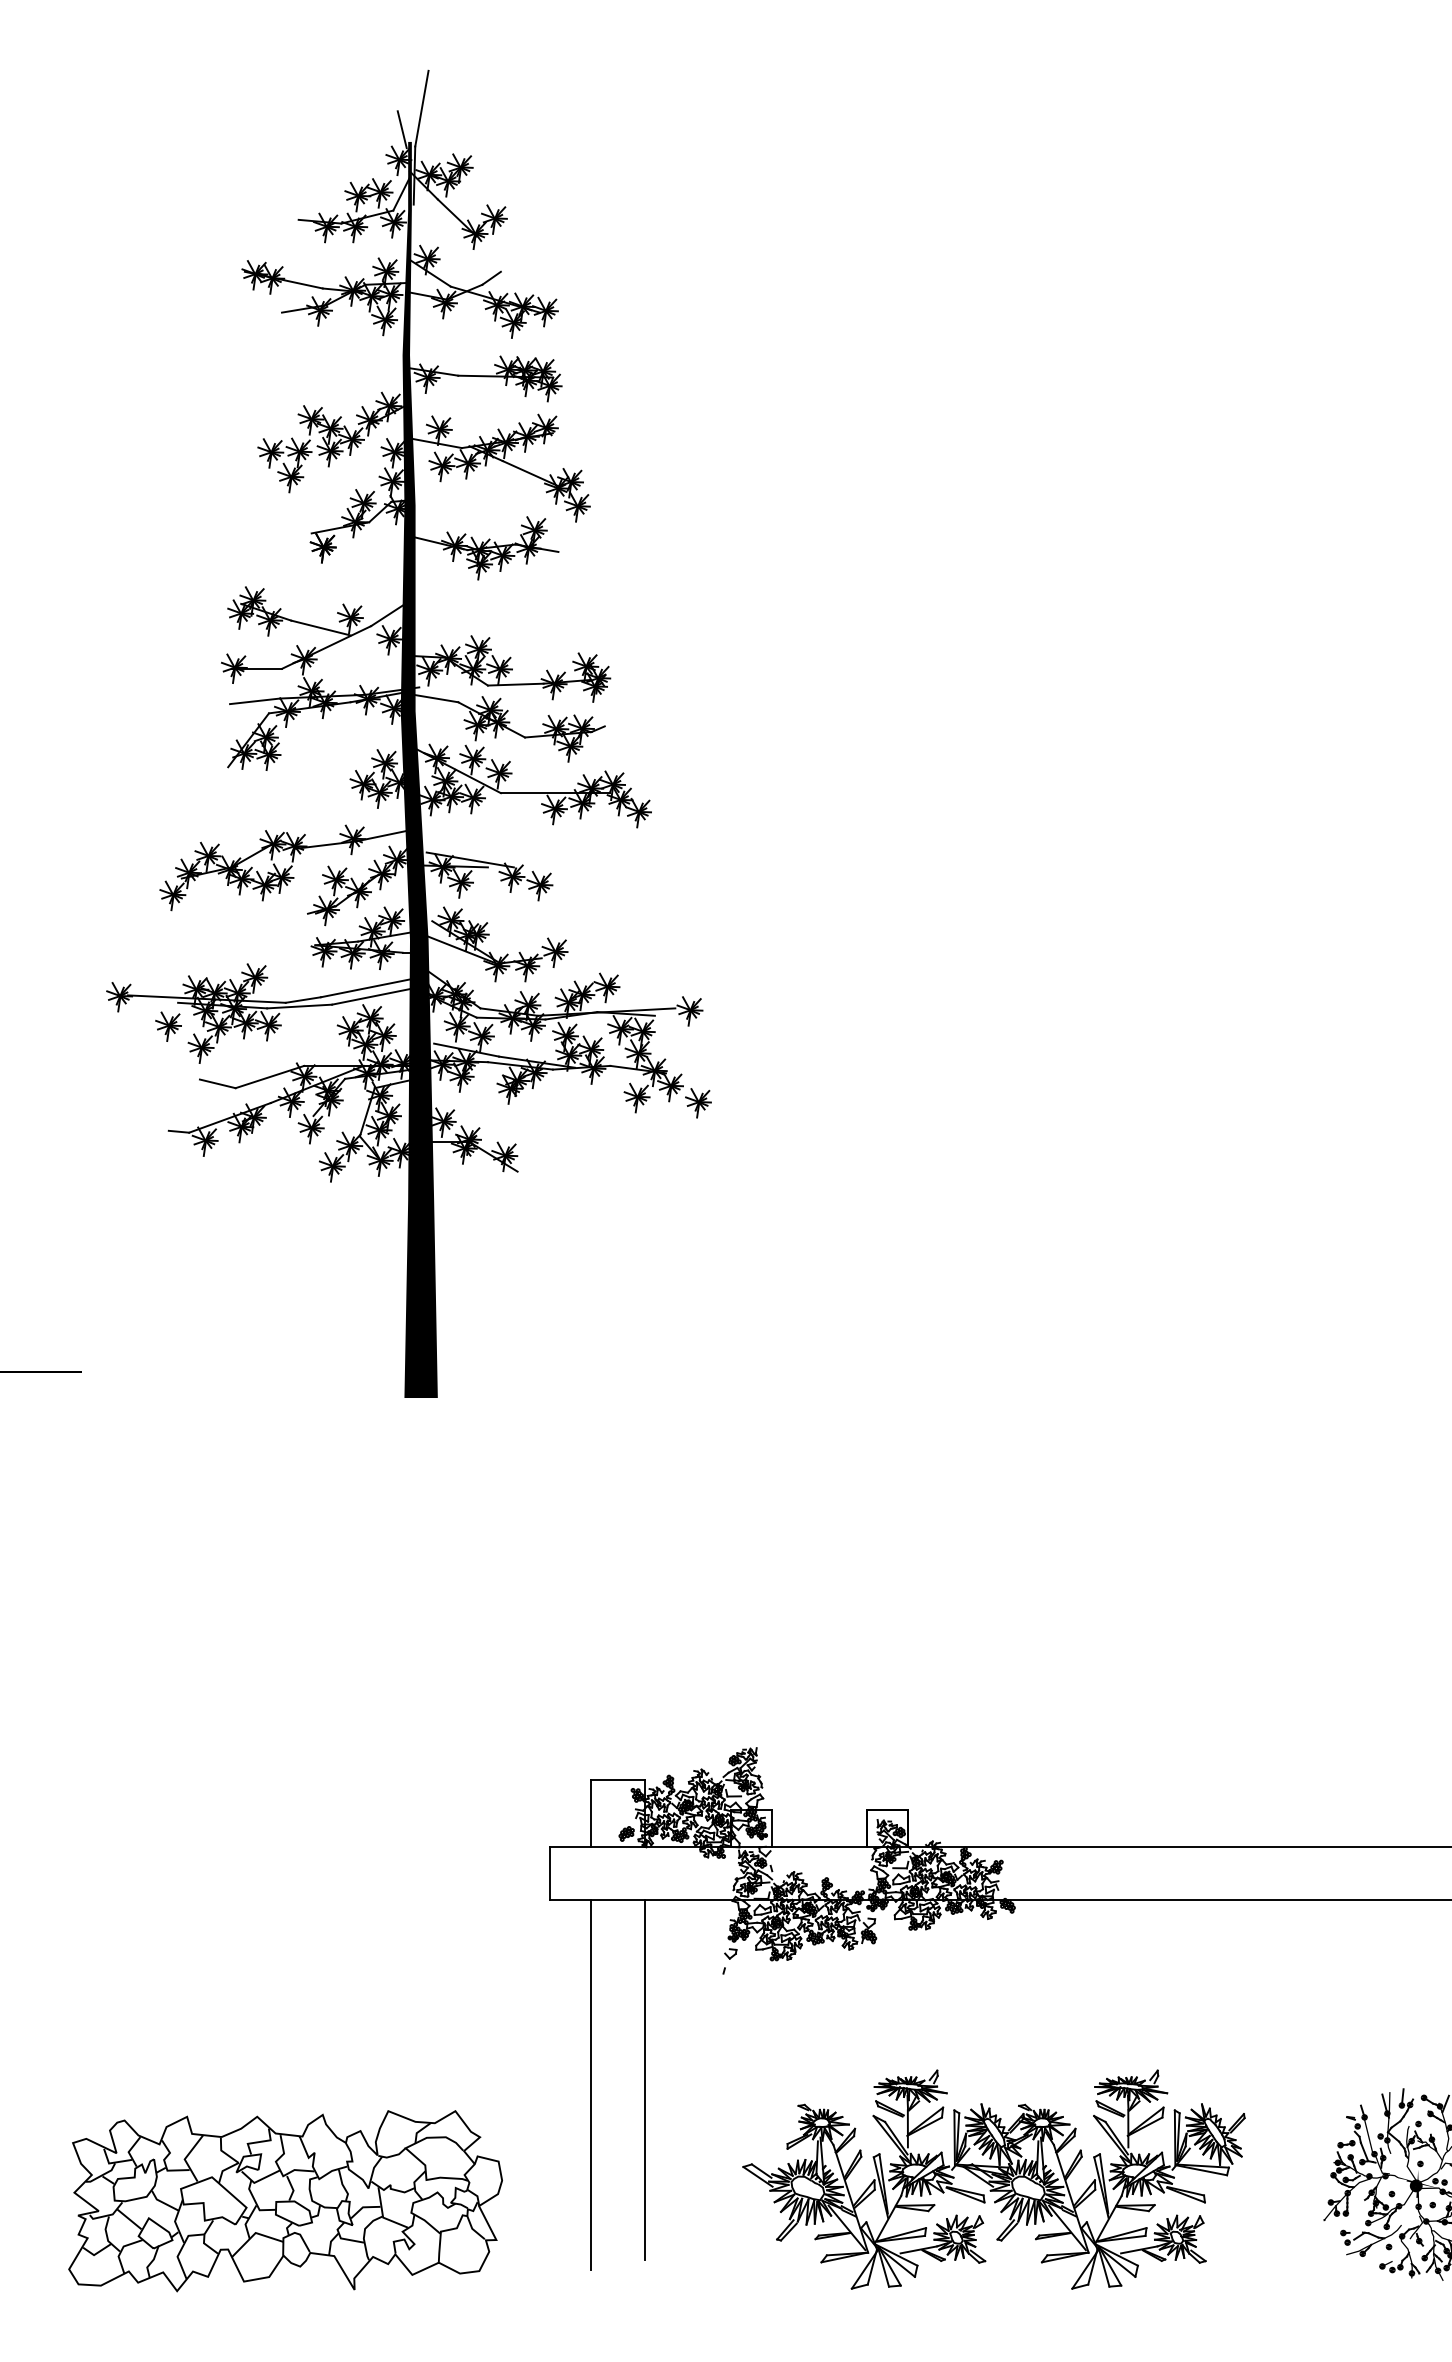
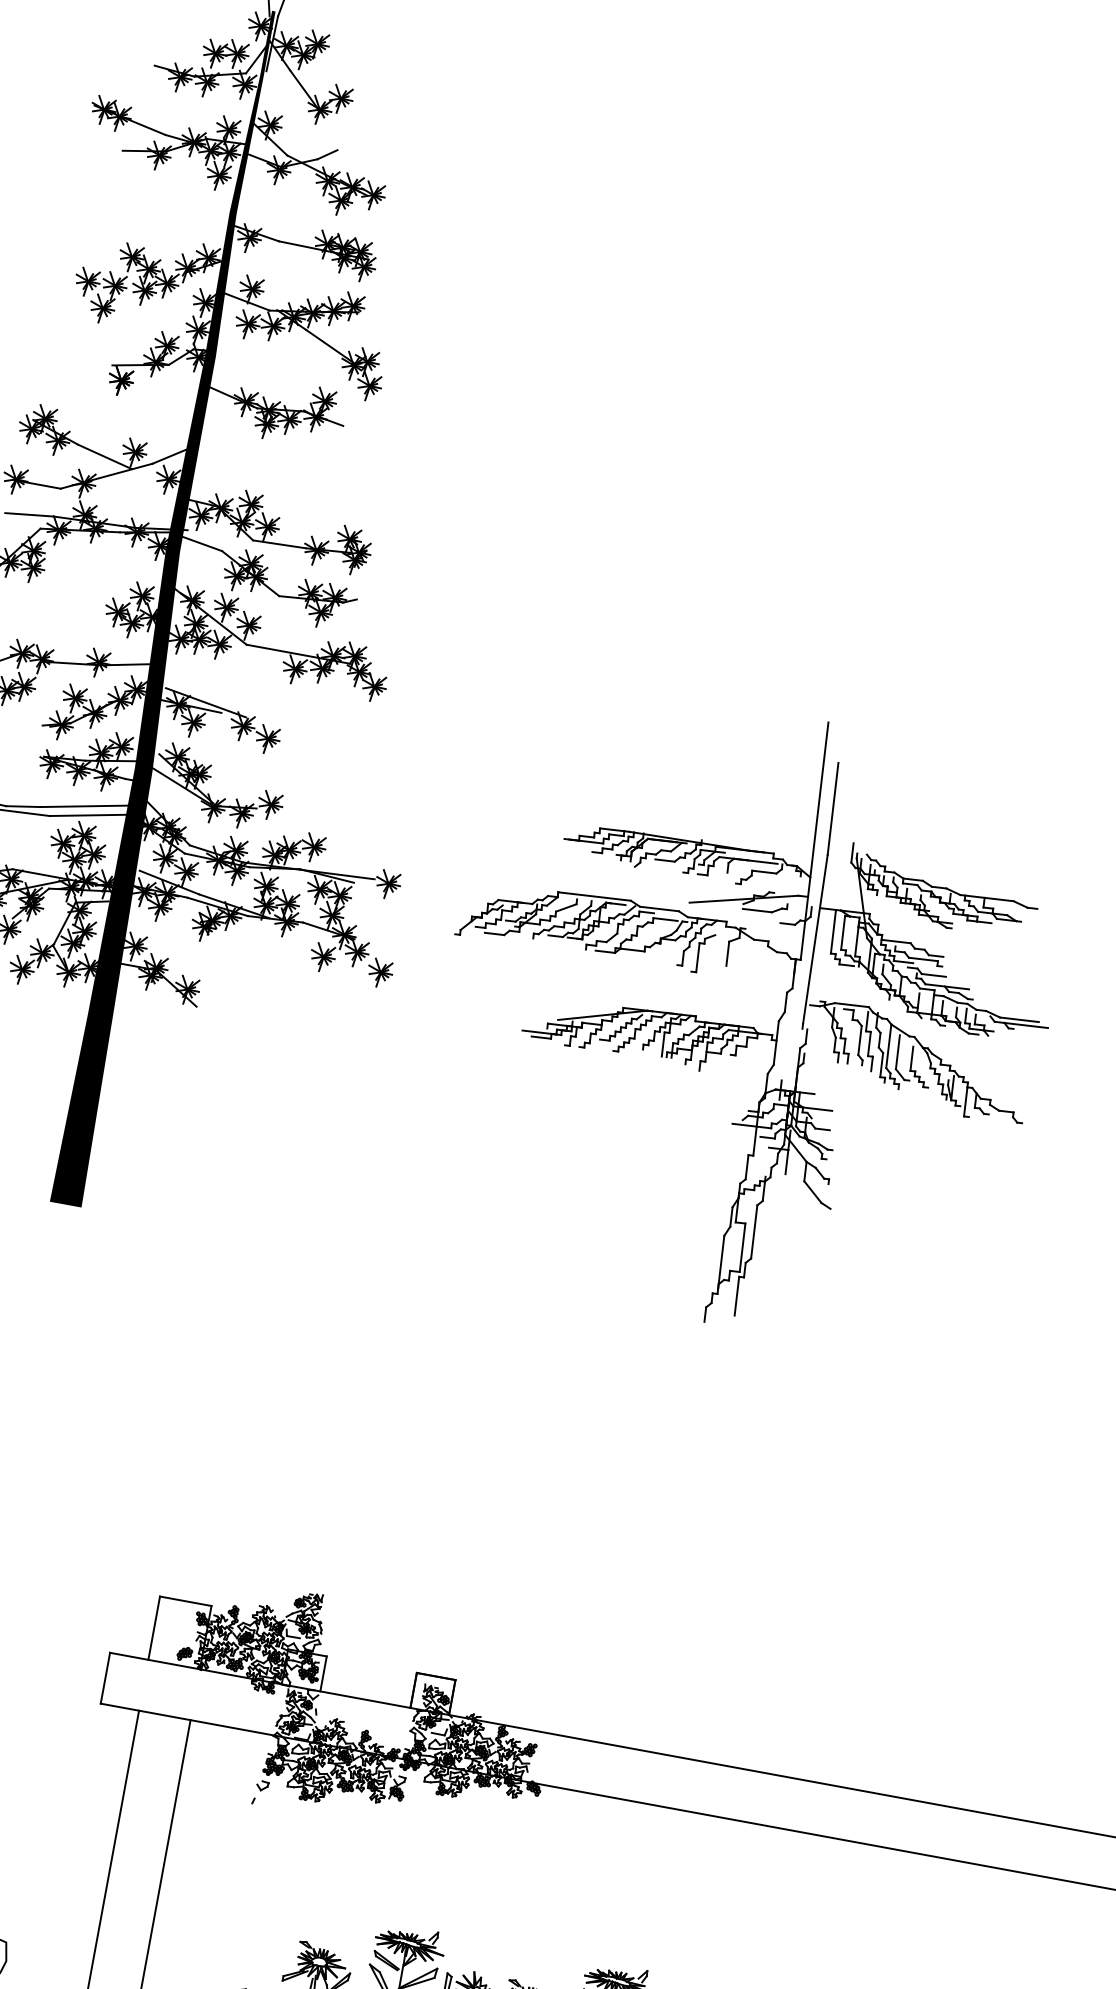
part: (1079, 1088) -> (744, 1025), added

